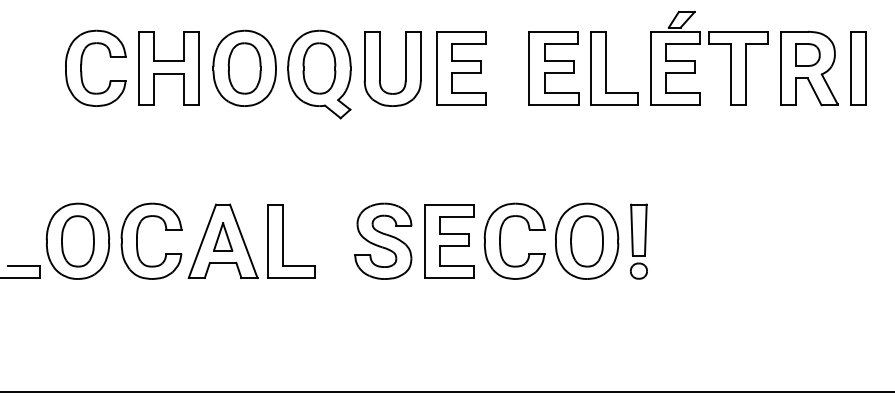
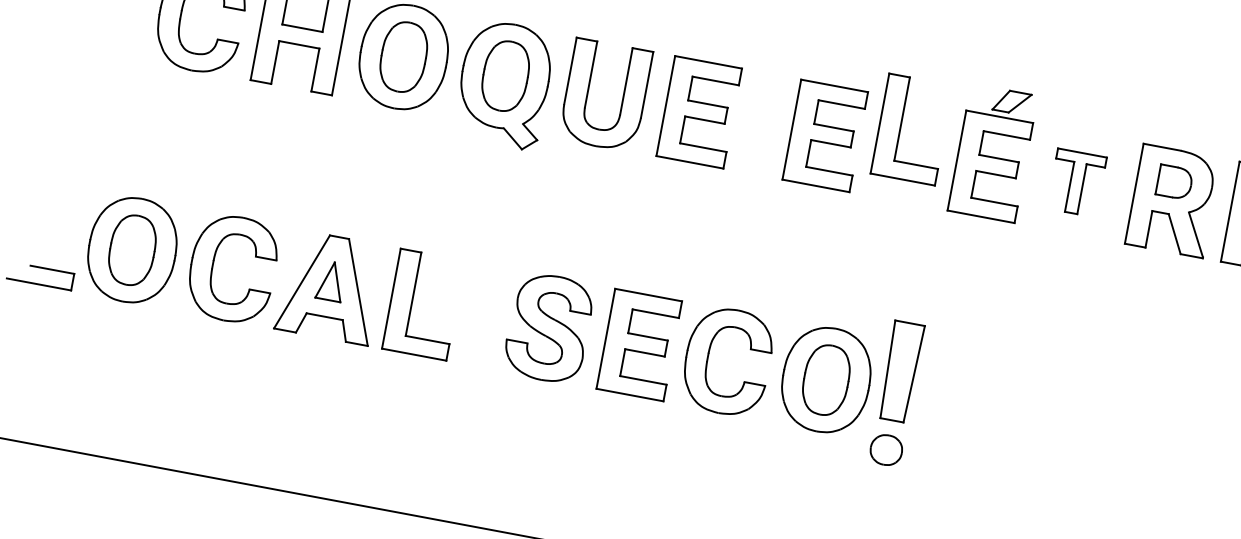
part: (606, 68) -> (901, 127), moved
part: (738, 68) -> (1076, 183), size x0.6
part: (638, 241) -> (896, 393), size x1.4

